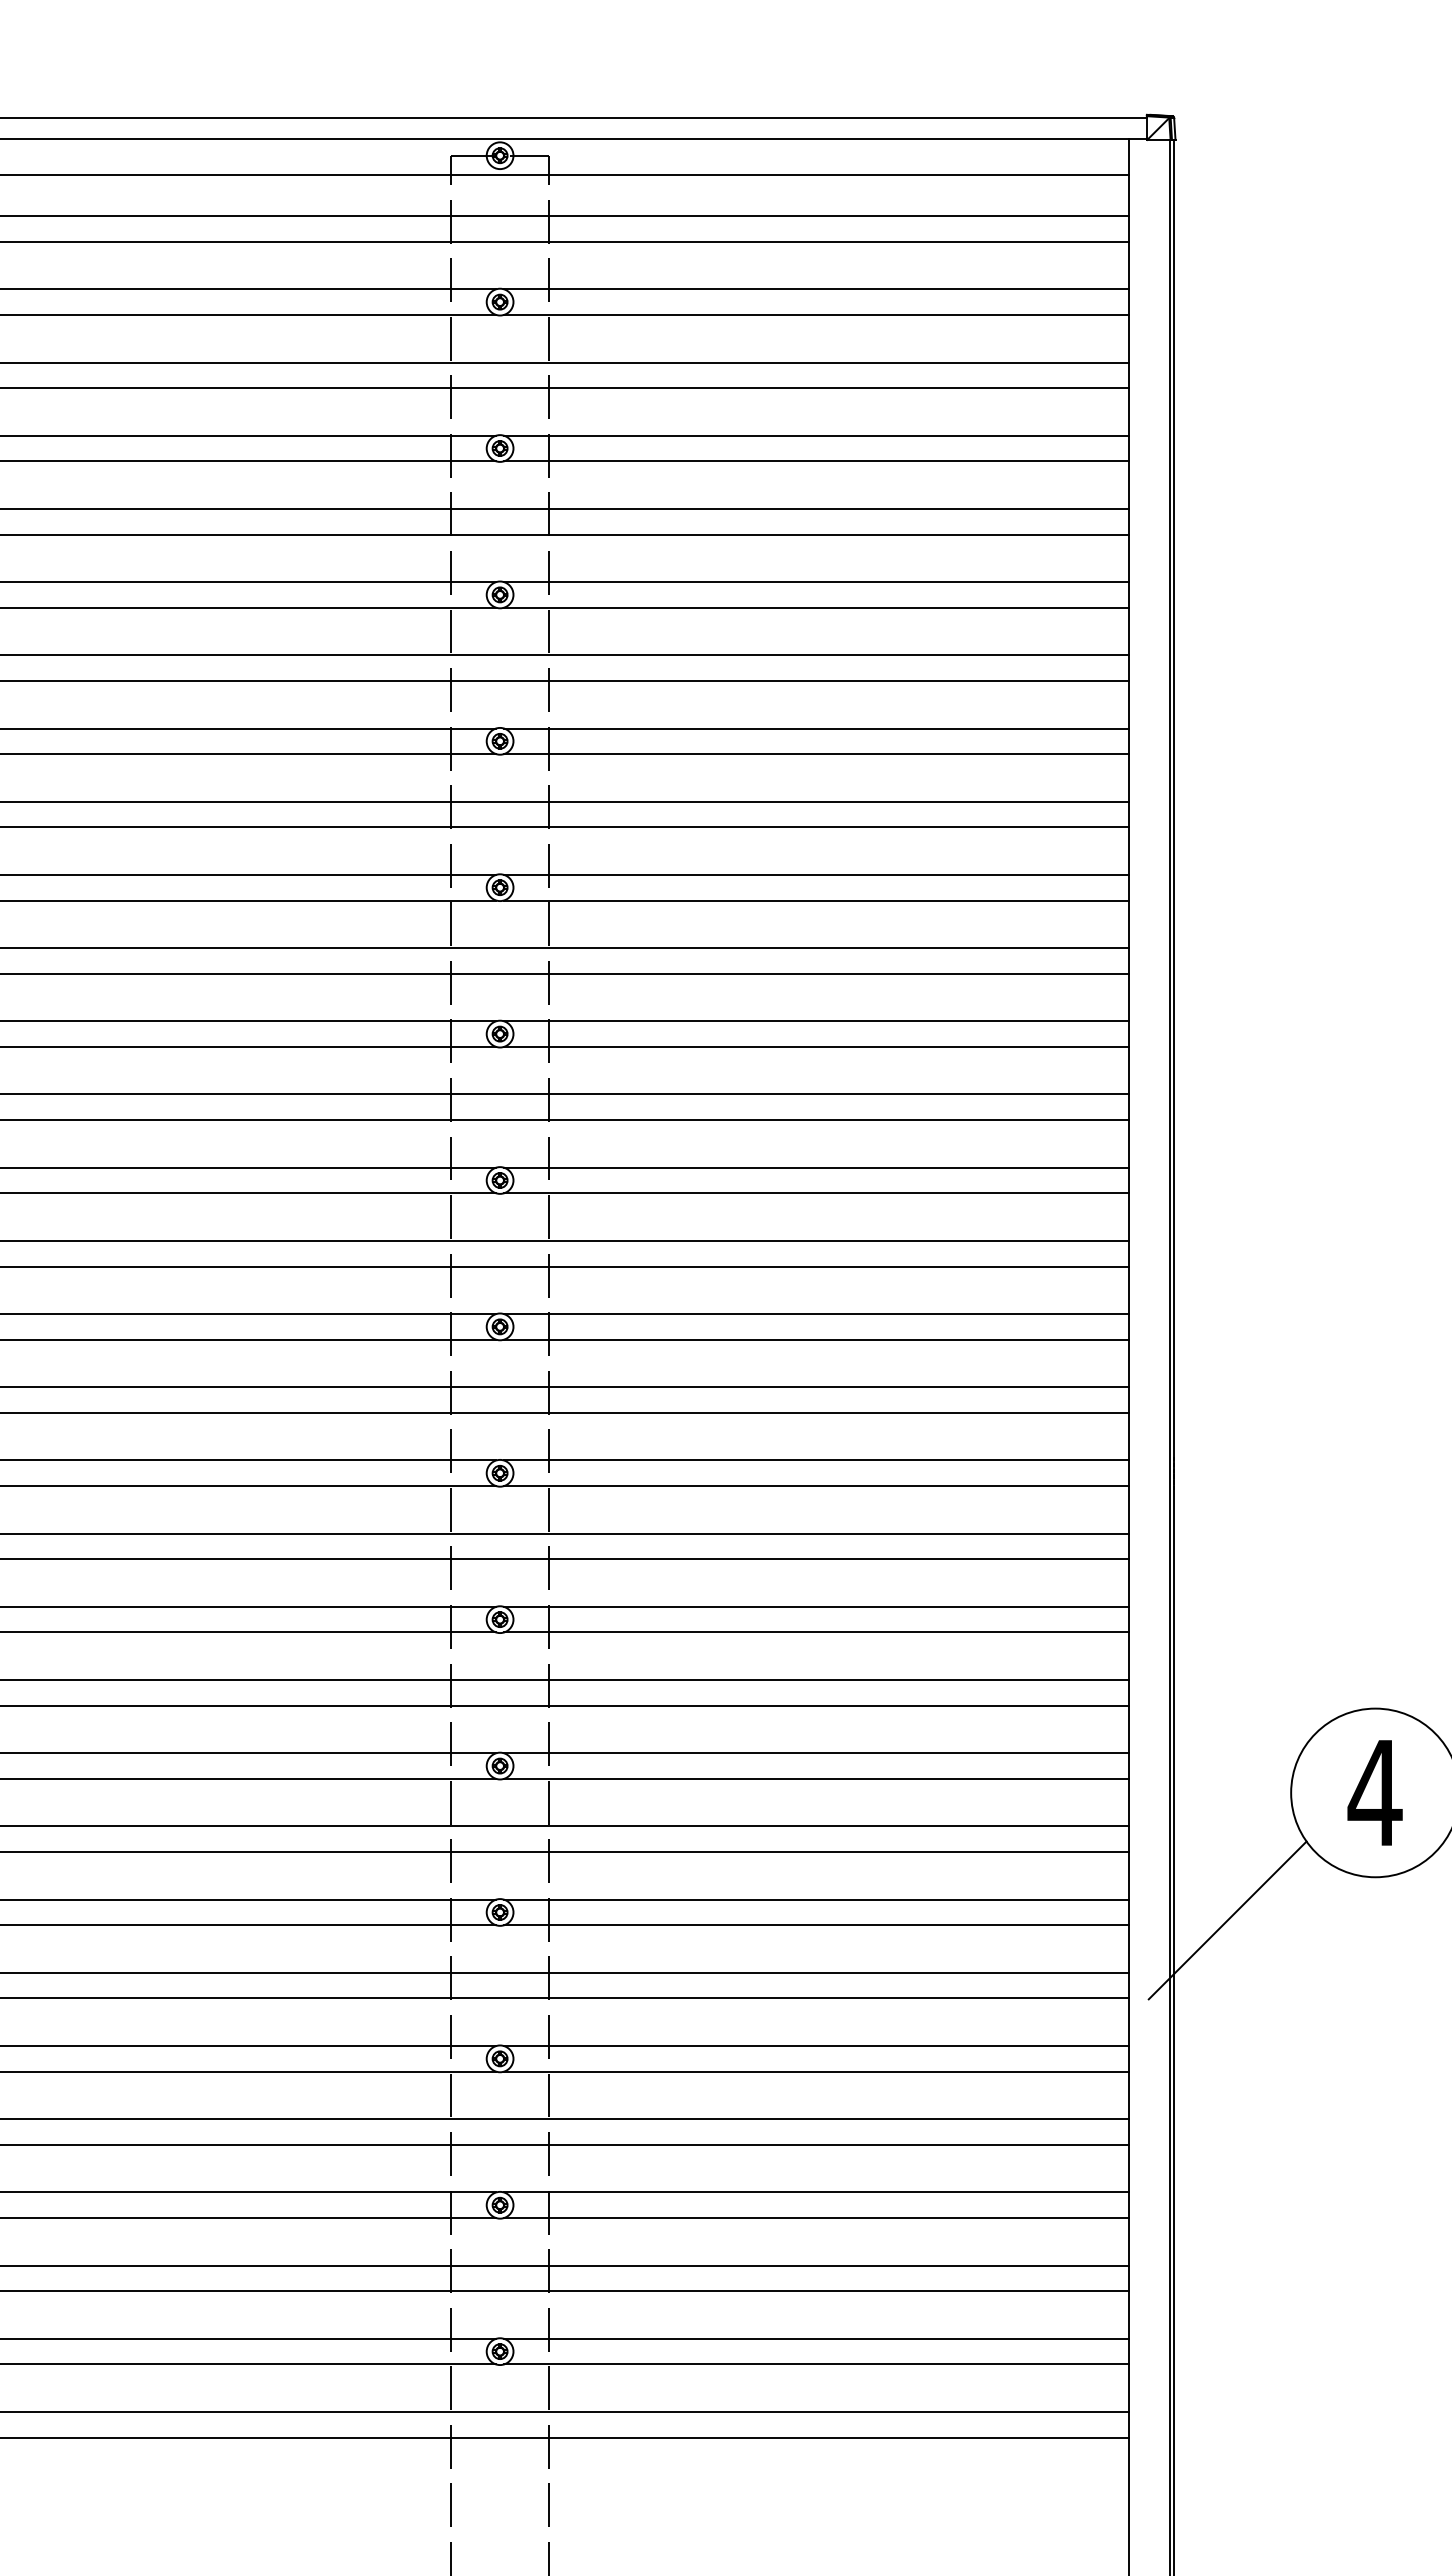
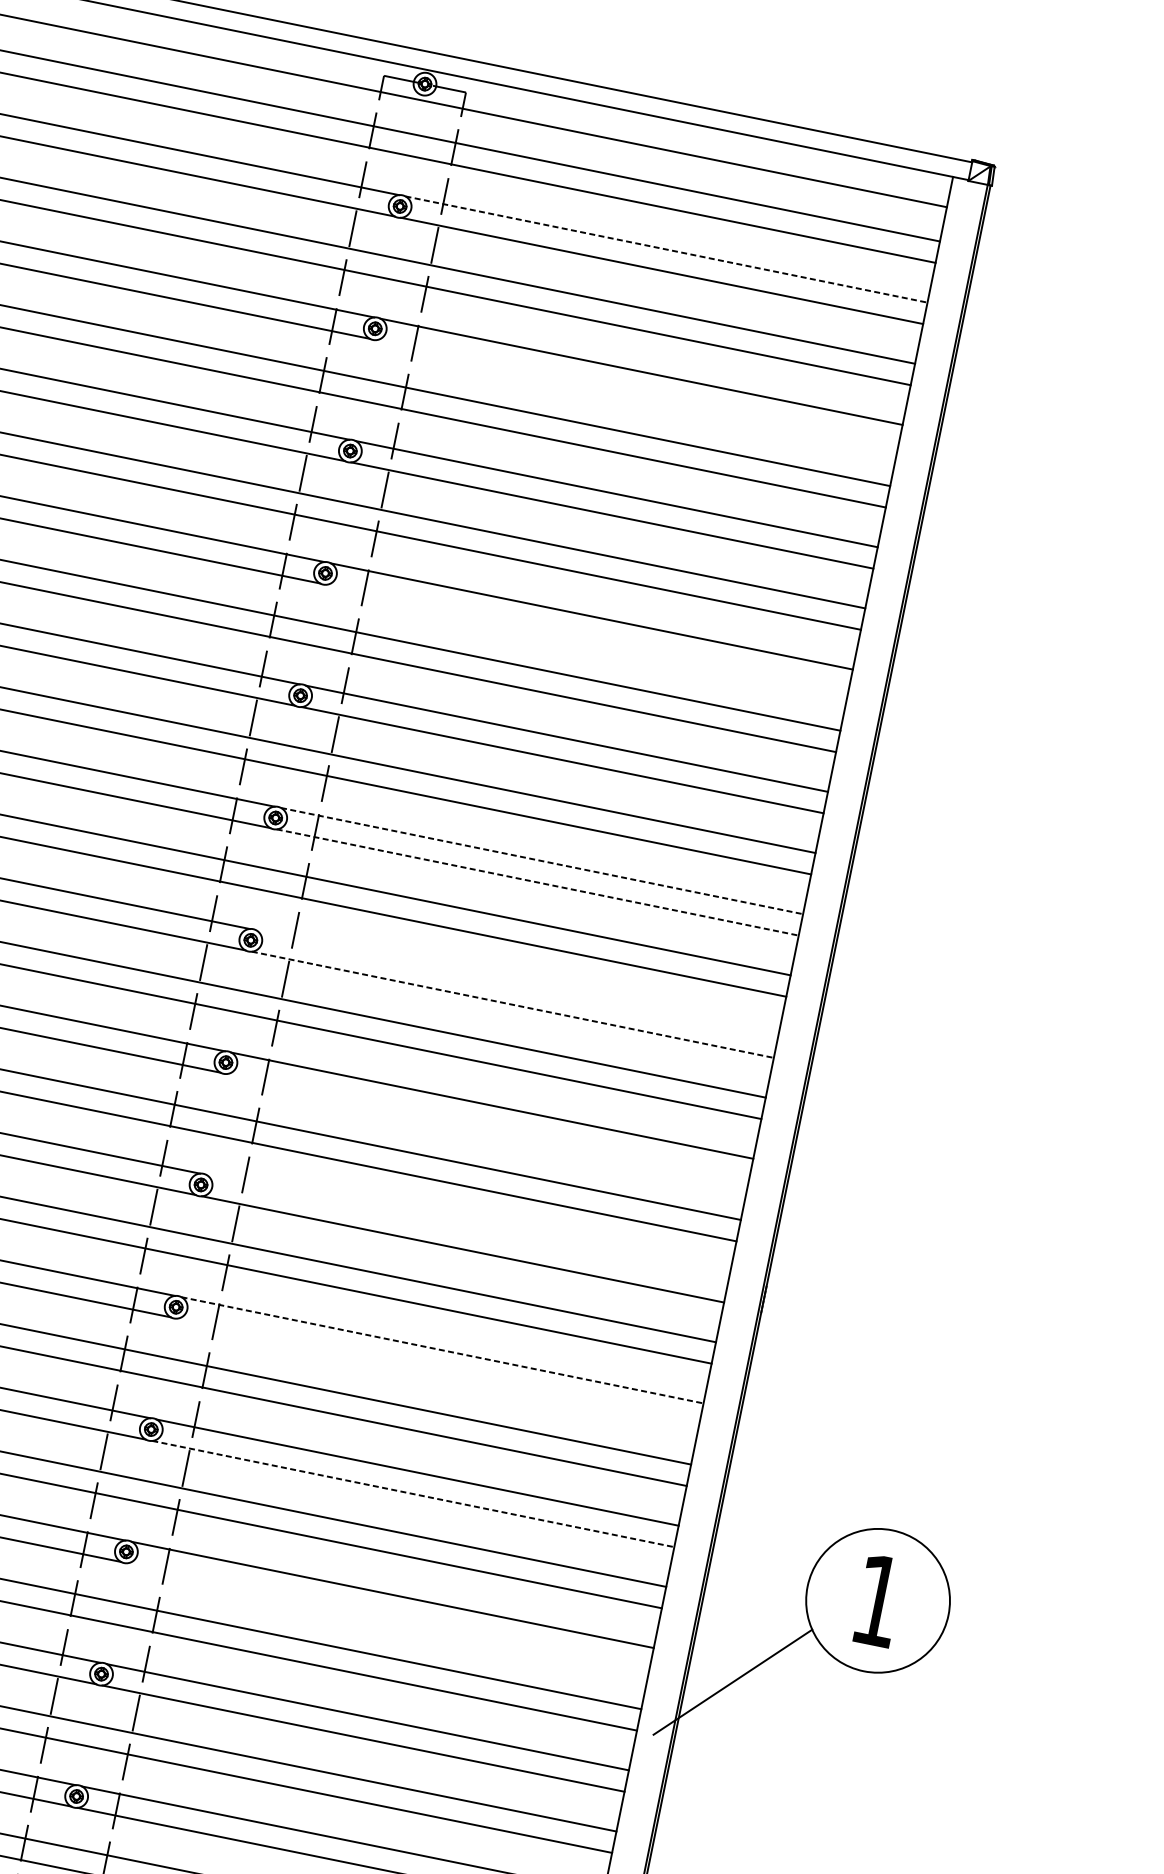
line: (816, 289) -> (666, 249), solid -> dashed
line: (815, 461) -> (636, 393), removed
line: (815, 754) -> (586, 638), removed
line: (816, 1021) -> (542, 861), solid -> dashed
line: (816, 1046) -> (537, 882), solid -> dashed
line: (815, 1167) -> (516, 983), removed
line: (816, 1193) -> (512, 1004), solid -> dashed
line: (815, 1339) -> (487, 1126), removed
line: (815, 1460) -> (466, 1227), removed
line: (816, 1606) -> (442, 1350), solid -> dashed
line: (815, 1632) -> (437, 1371), removed
line: (816, 1778) -> (413, 1493), solid -> dashed
text: (1374, 1792) -> (877, 1600), 4 -> 1
line: (815, 1925) -> (387, 1616), removed

